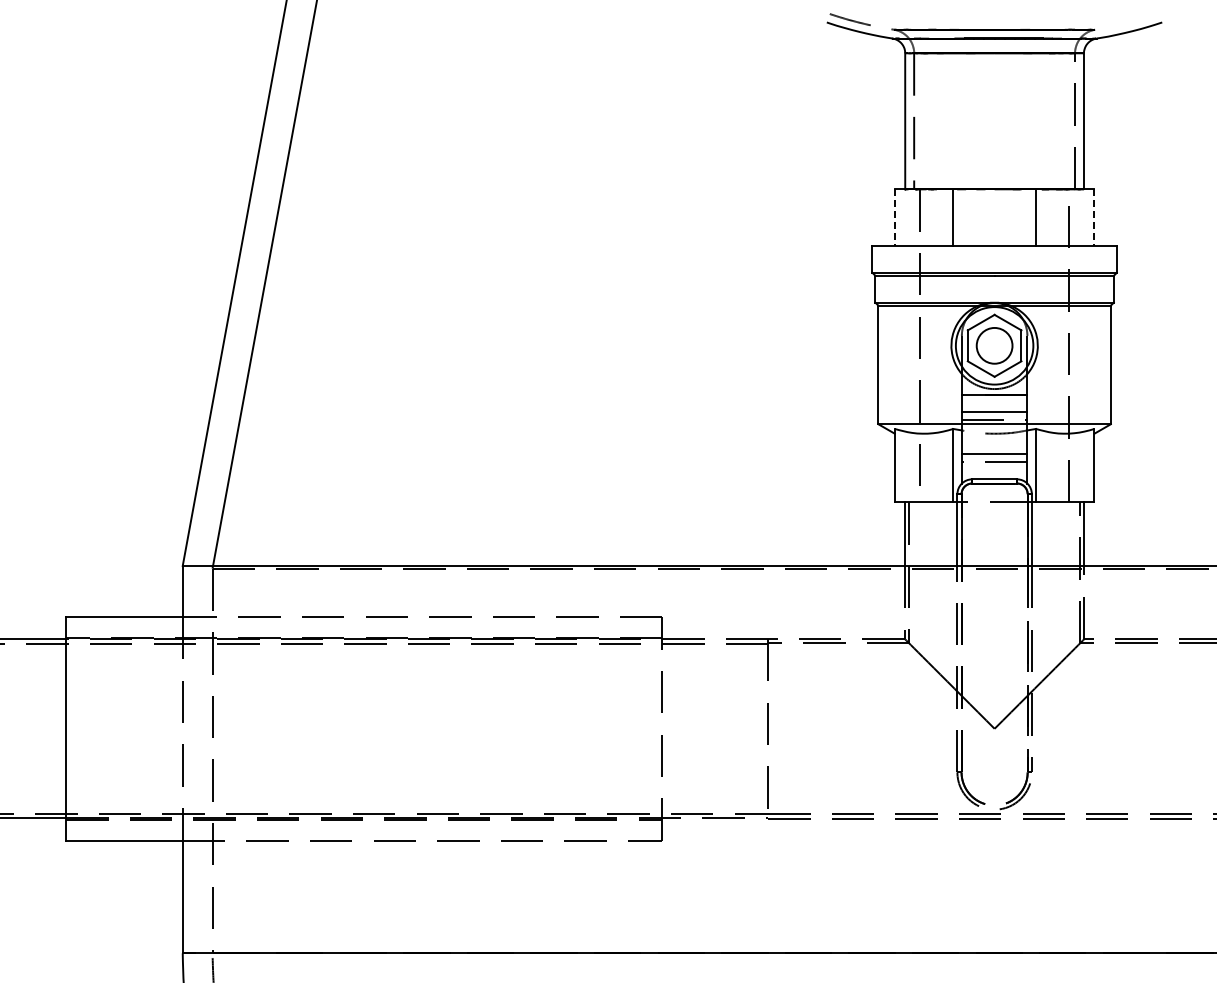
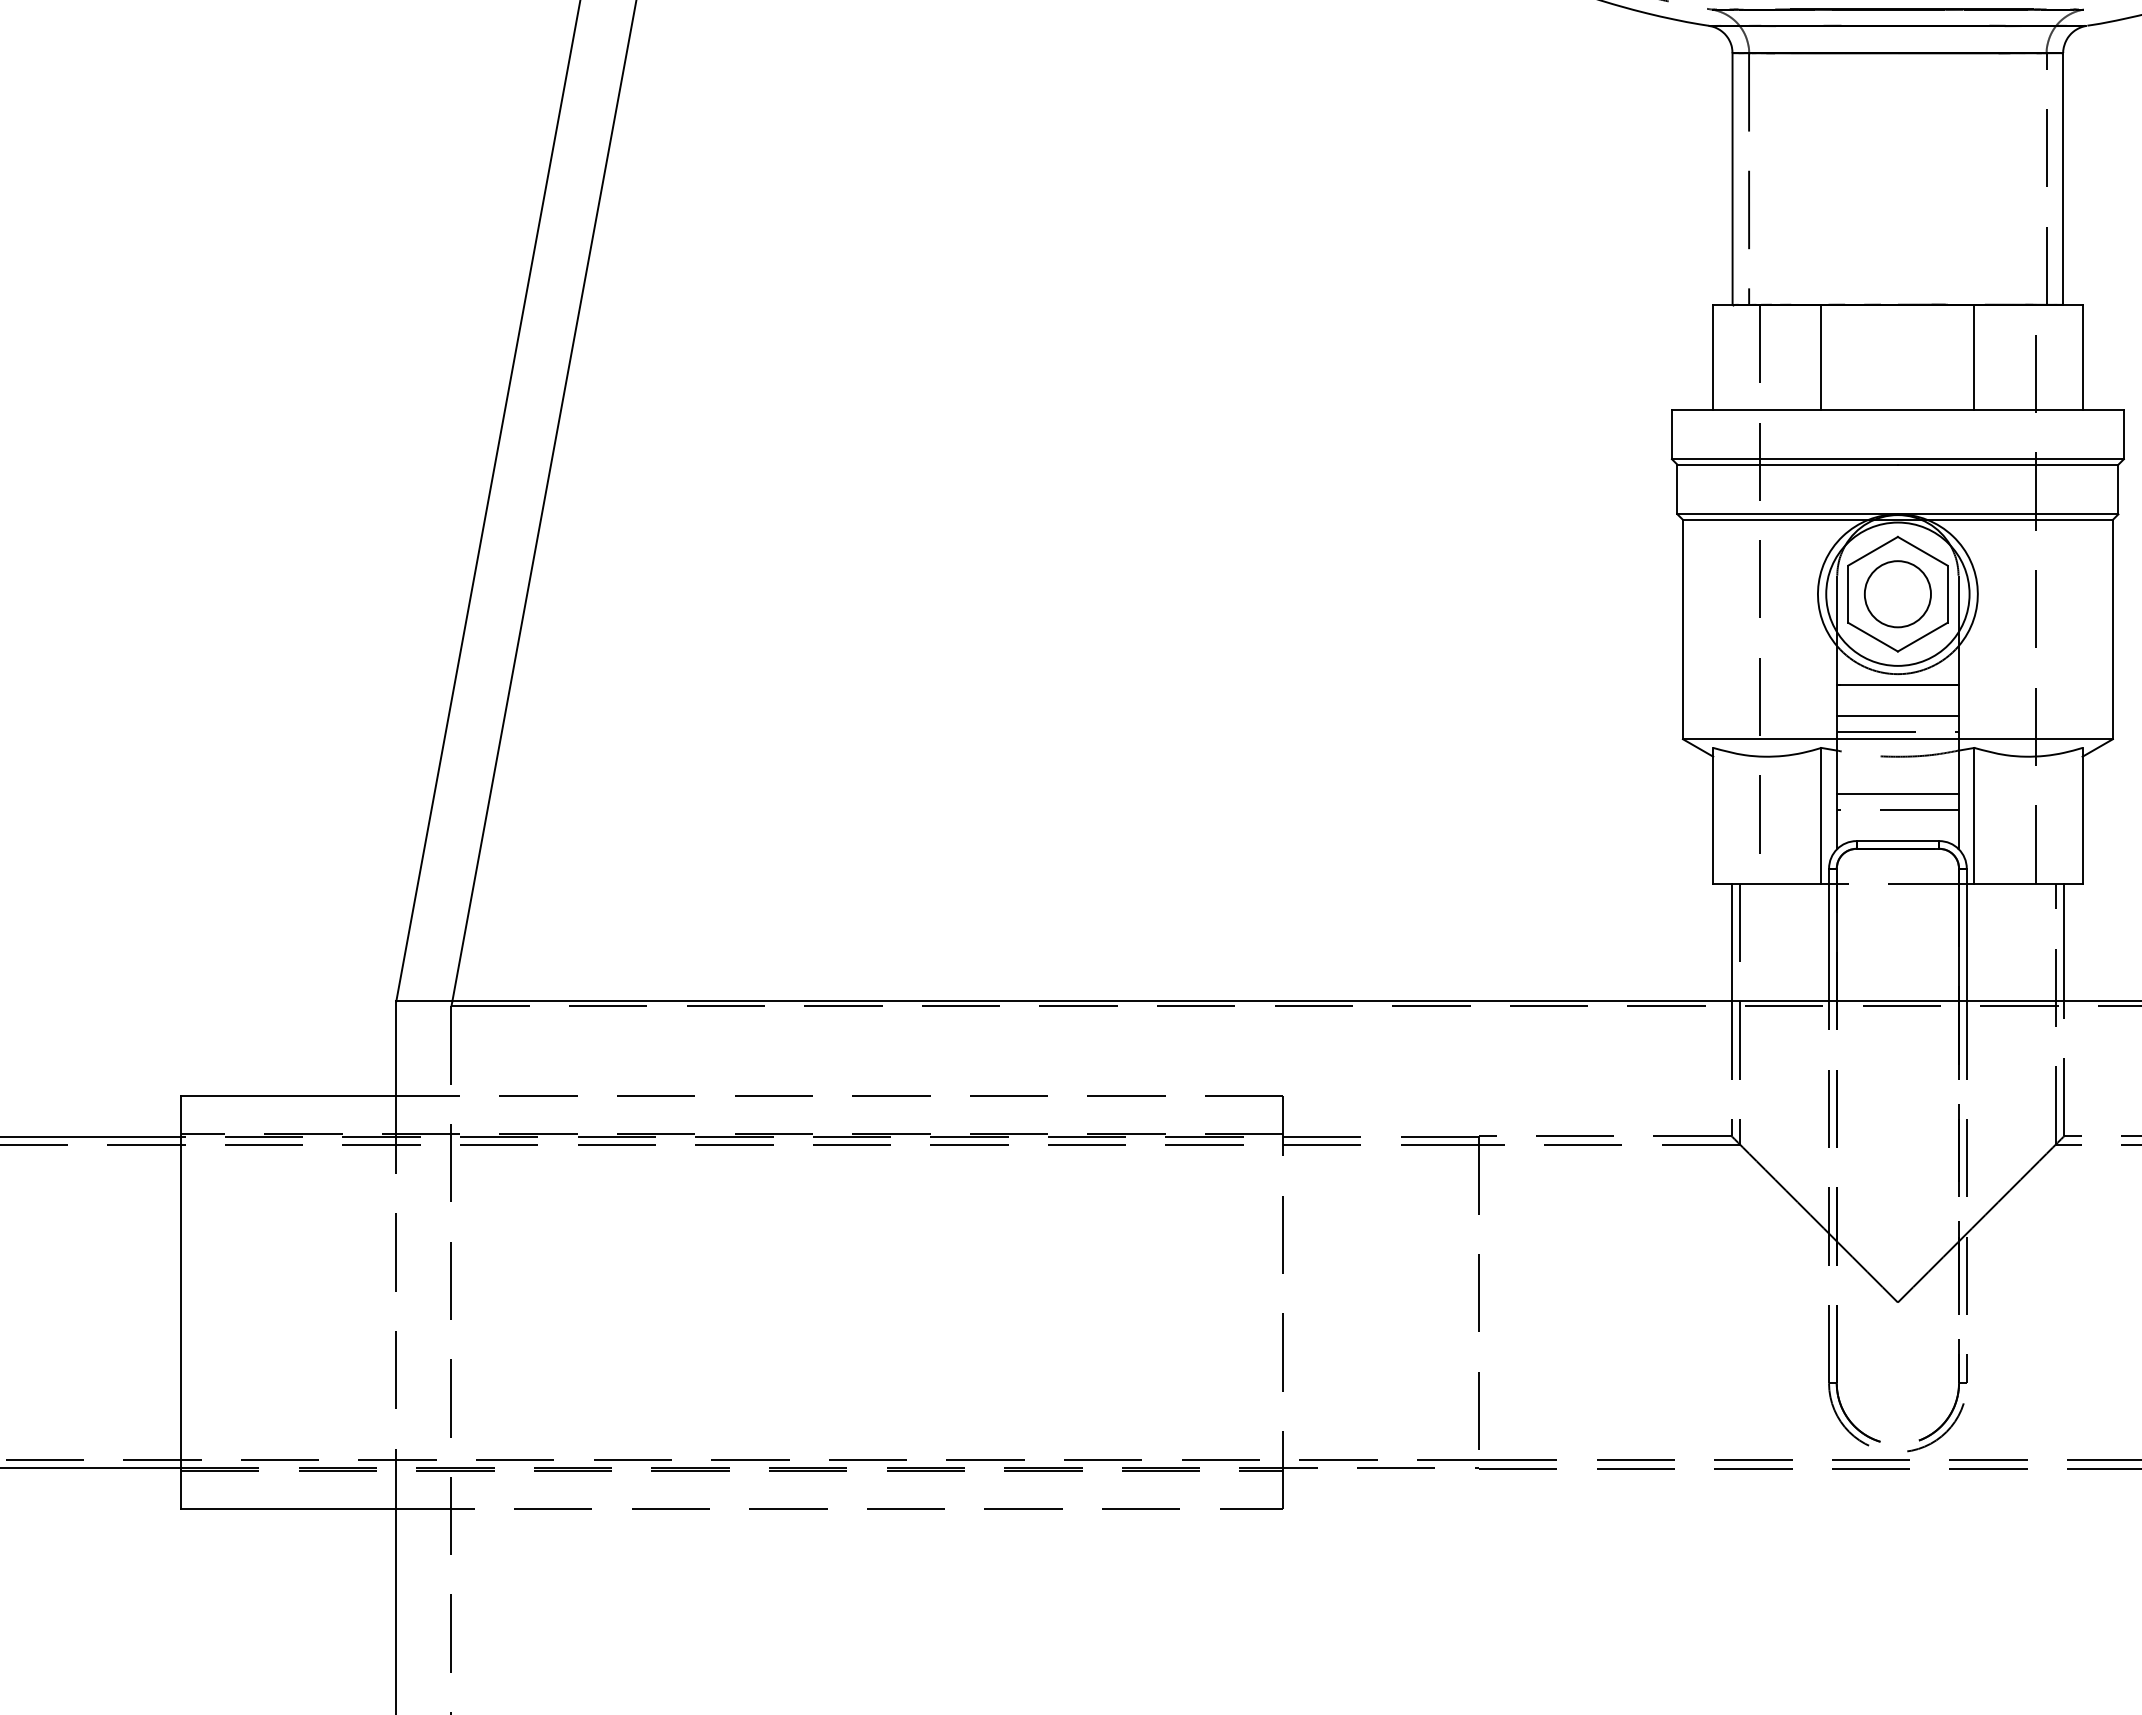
line: (894, 218) -> (1712, 358), dashed -> solid
line: (1094, 218) -> (2082, 358), dashed -> solid

